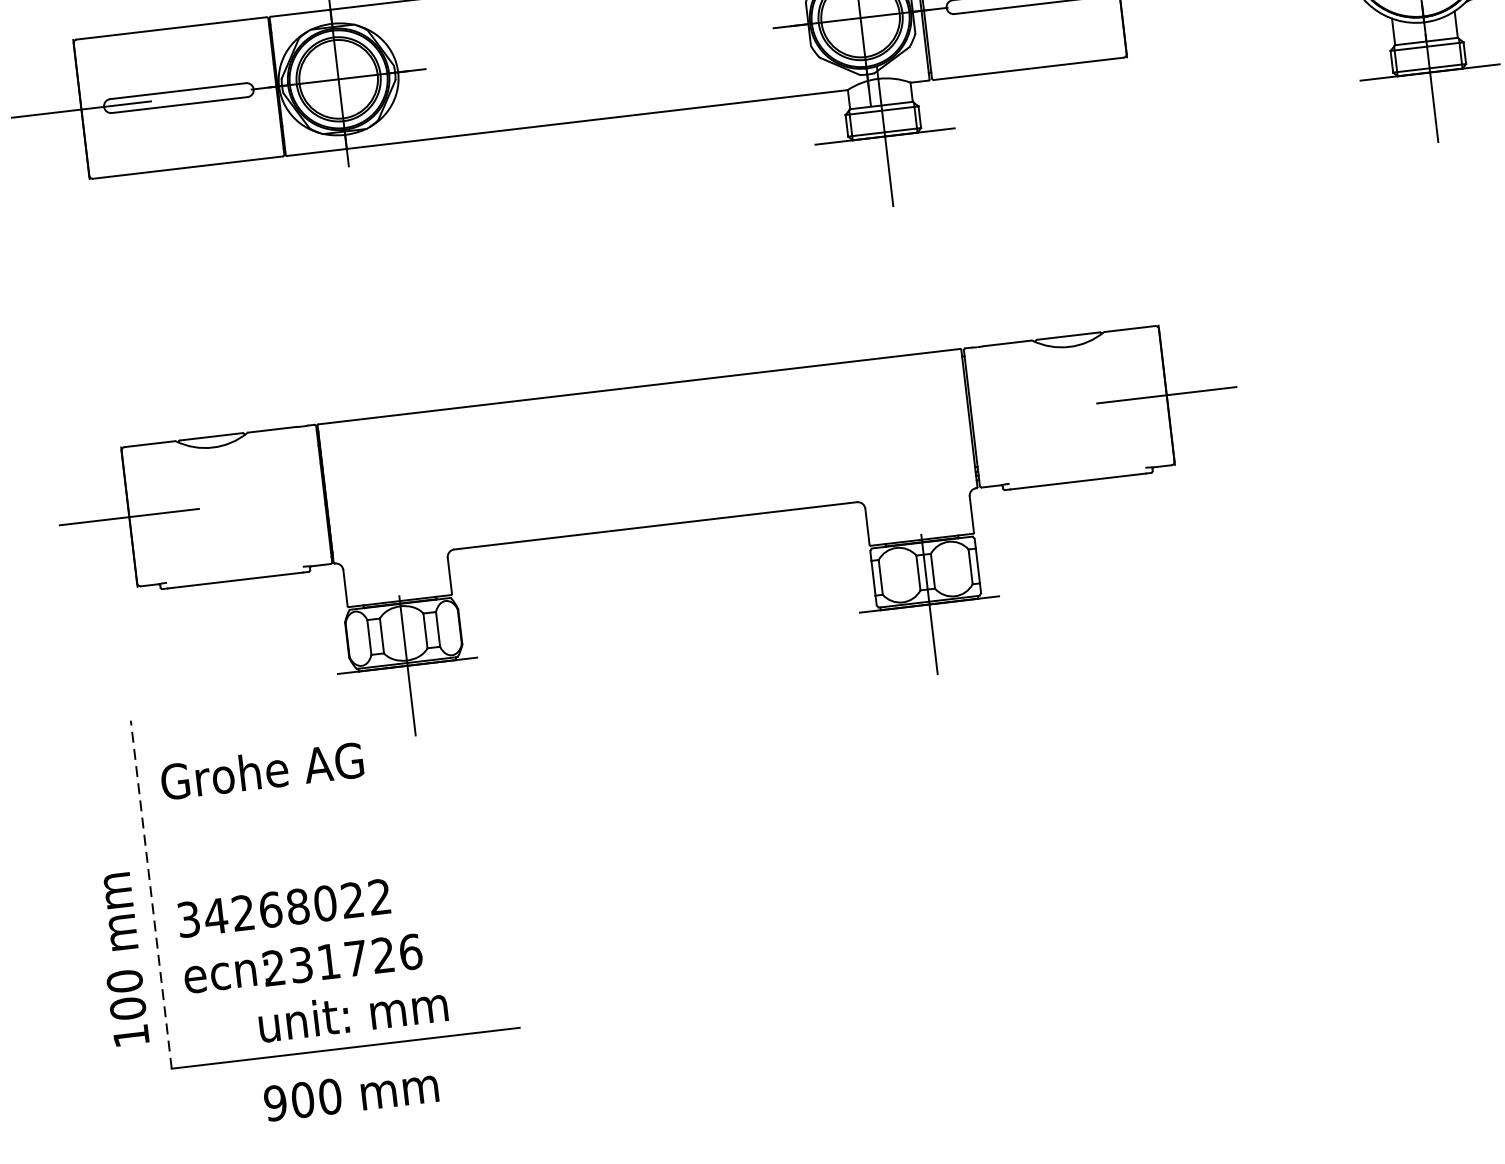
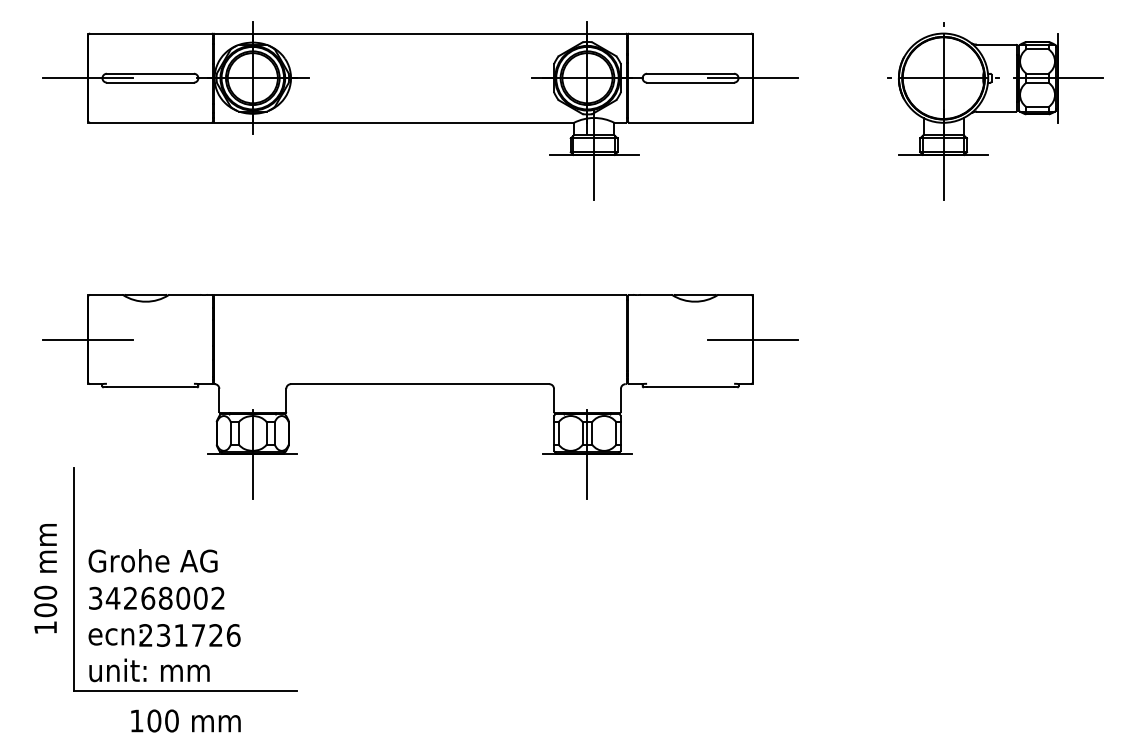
text: (261, 770) -> (152, 560), moved
line: (150, 894) -> (73, 579), dashed -> solid
text: (352, 898) -> (200, 597), 34268022 -> 34268002
text: (122, 959) -> (45, 578), moved
text: (353, 1014) -> (149, 670), moved
text: (274, 1102) -> (136, 720), 900 -> 100

